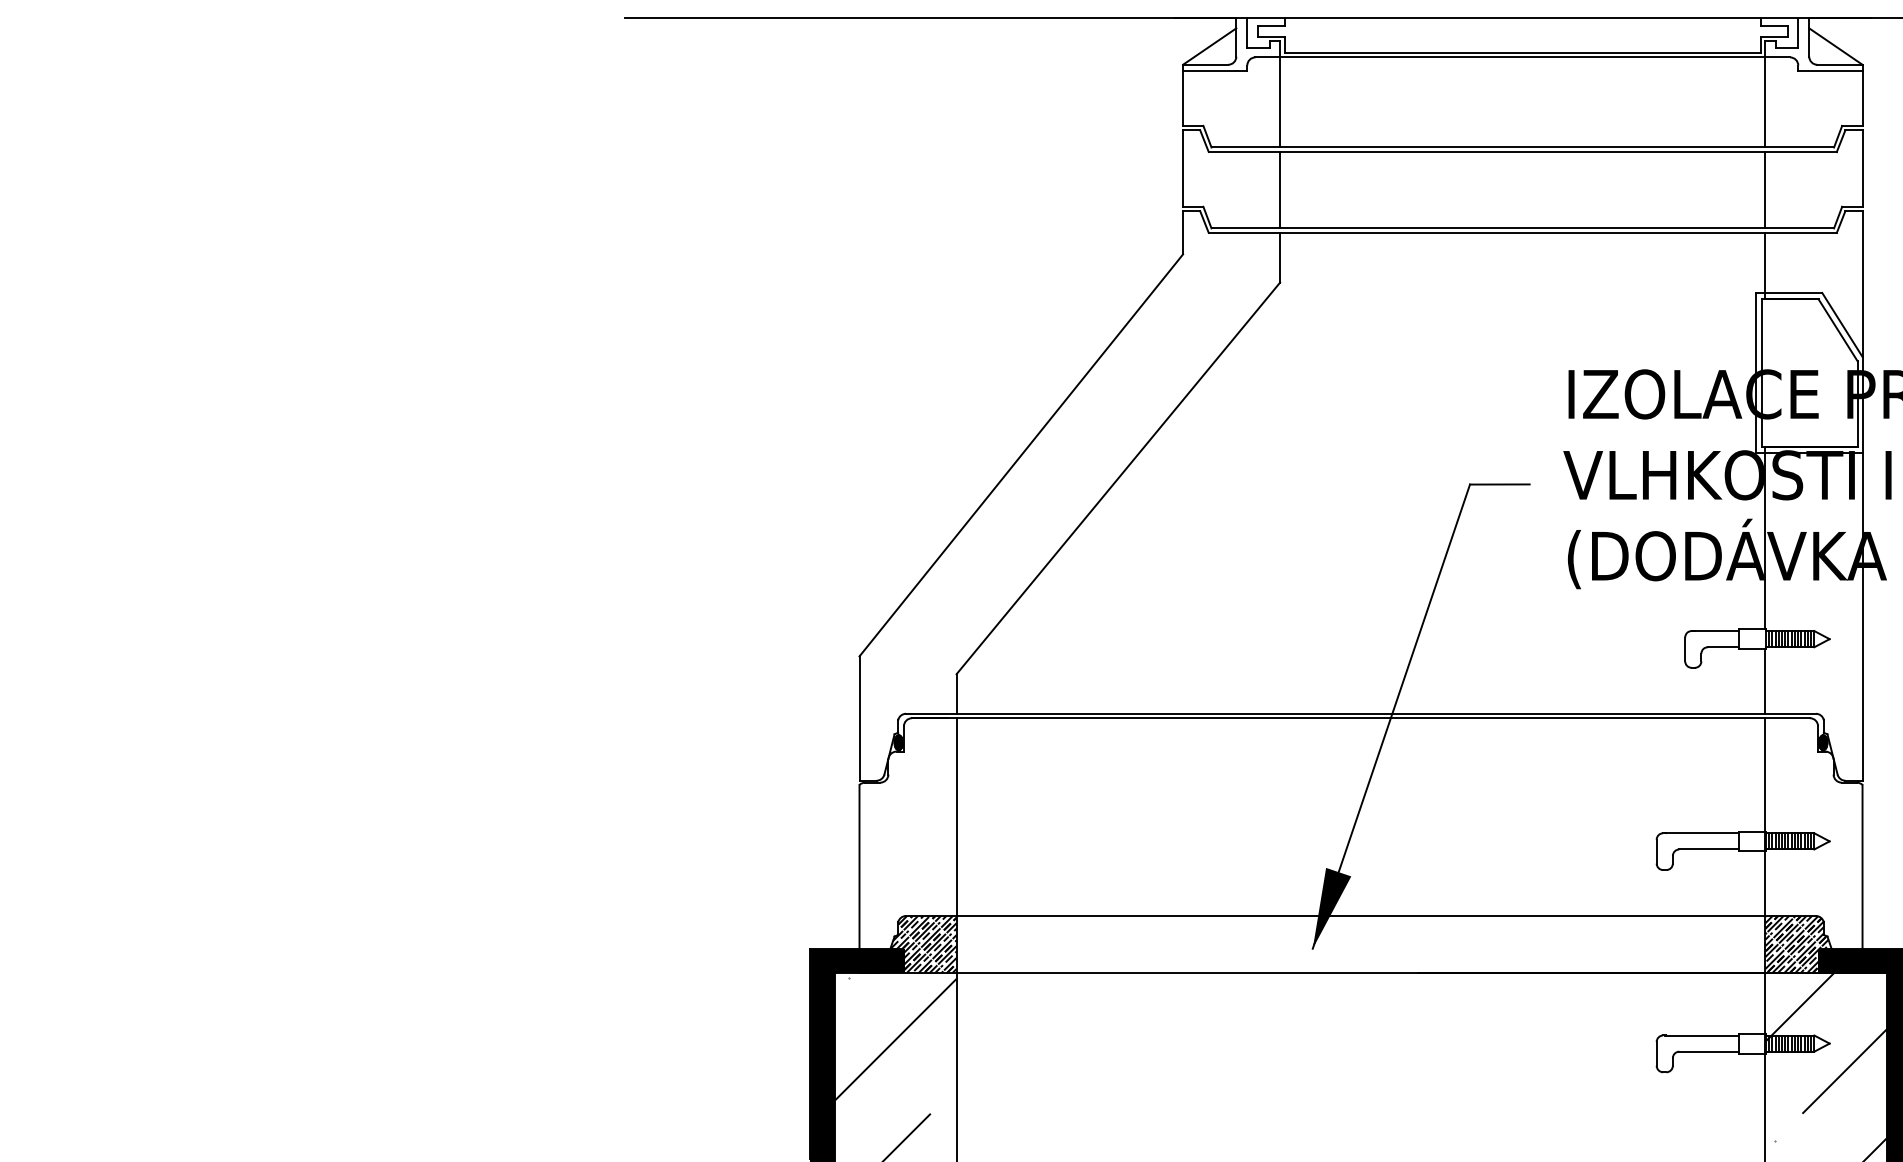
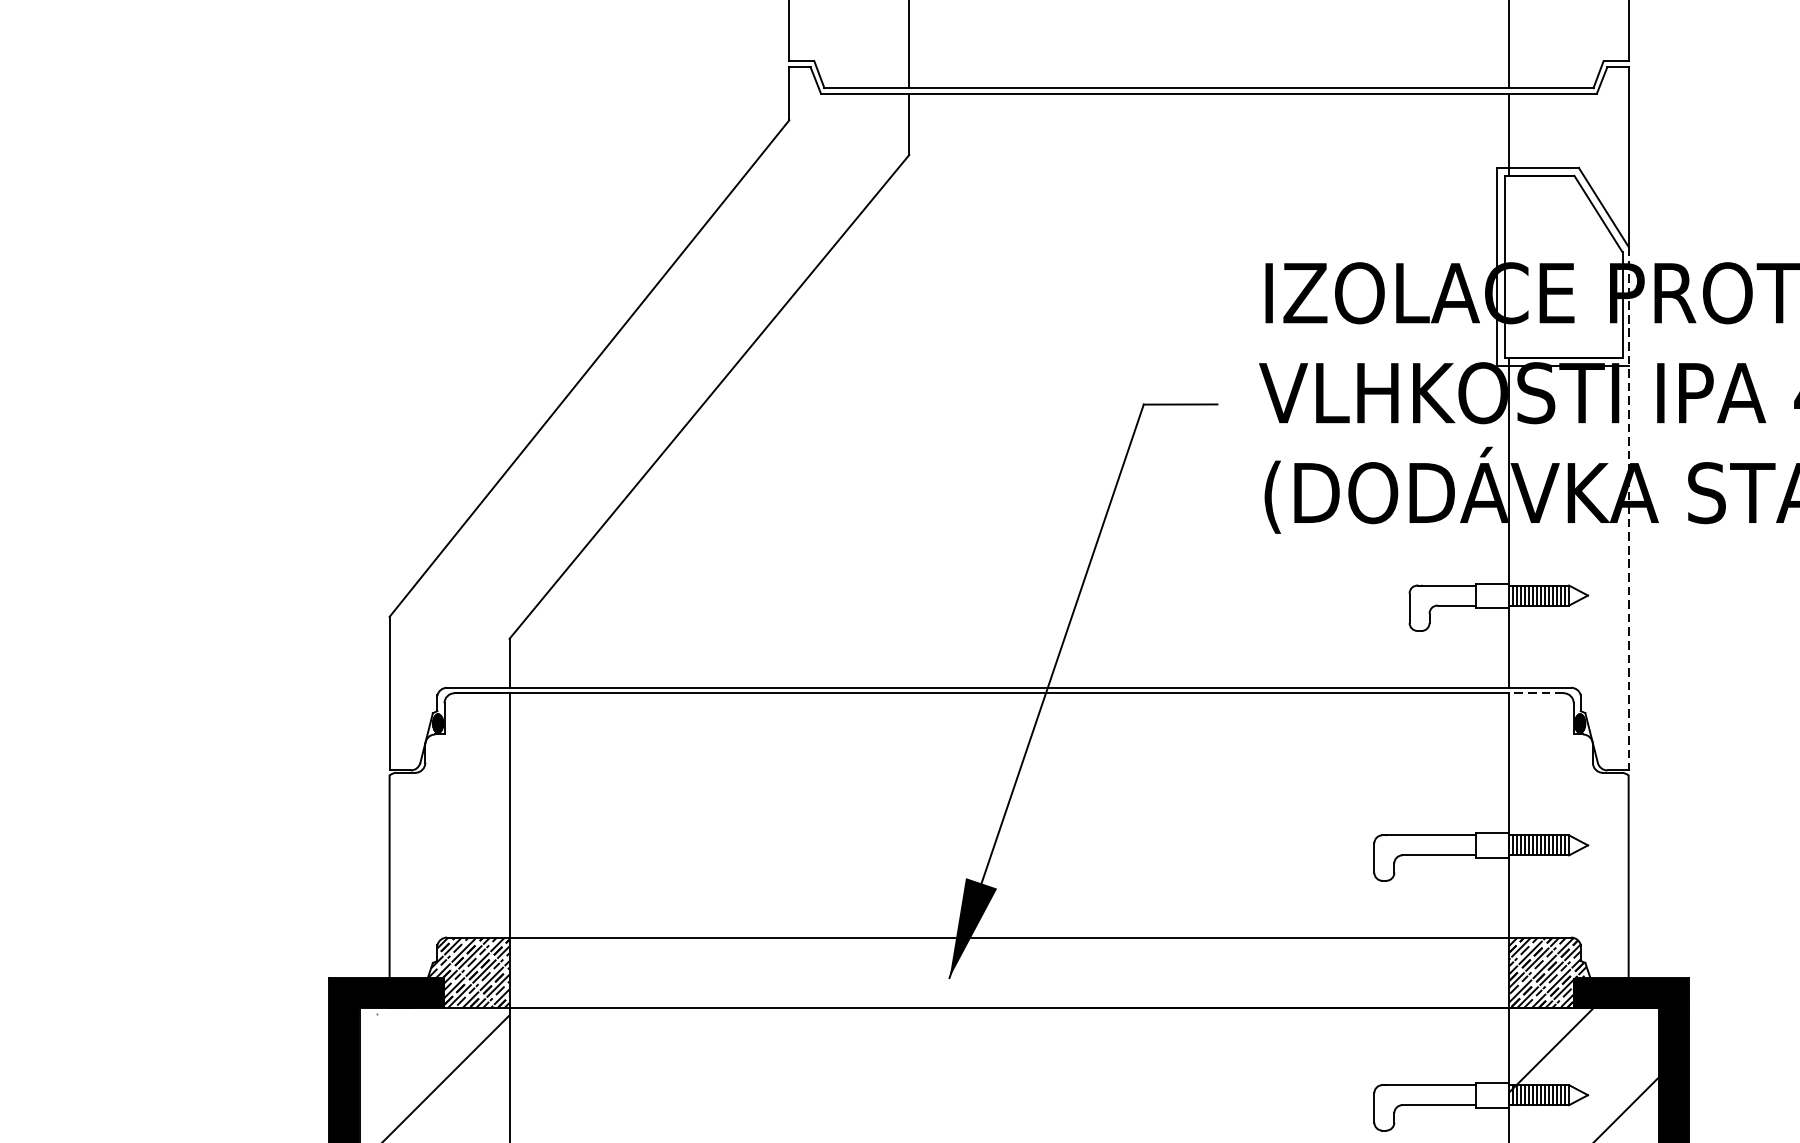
line: (1862, 568) -> (1628, 508), solid -> dashed
line: (1787, 718) -> (1535, 693), solid -> dashed

